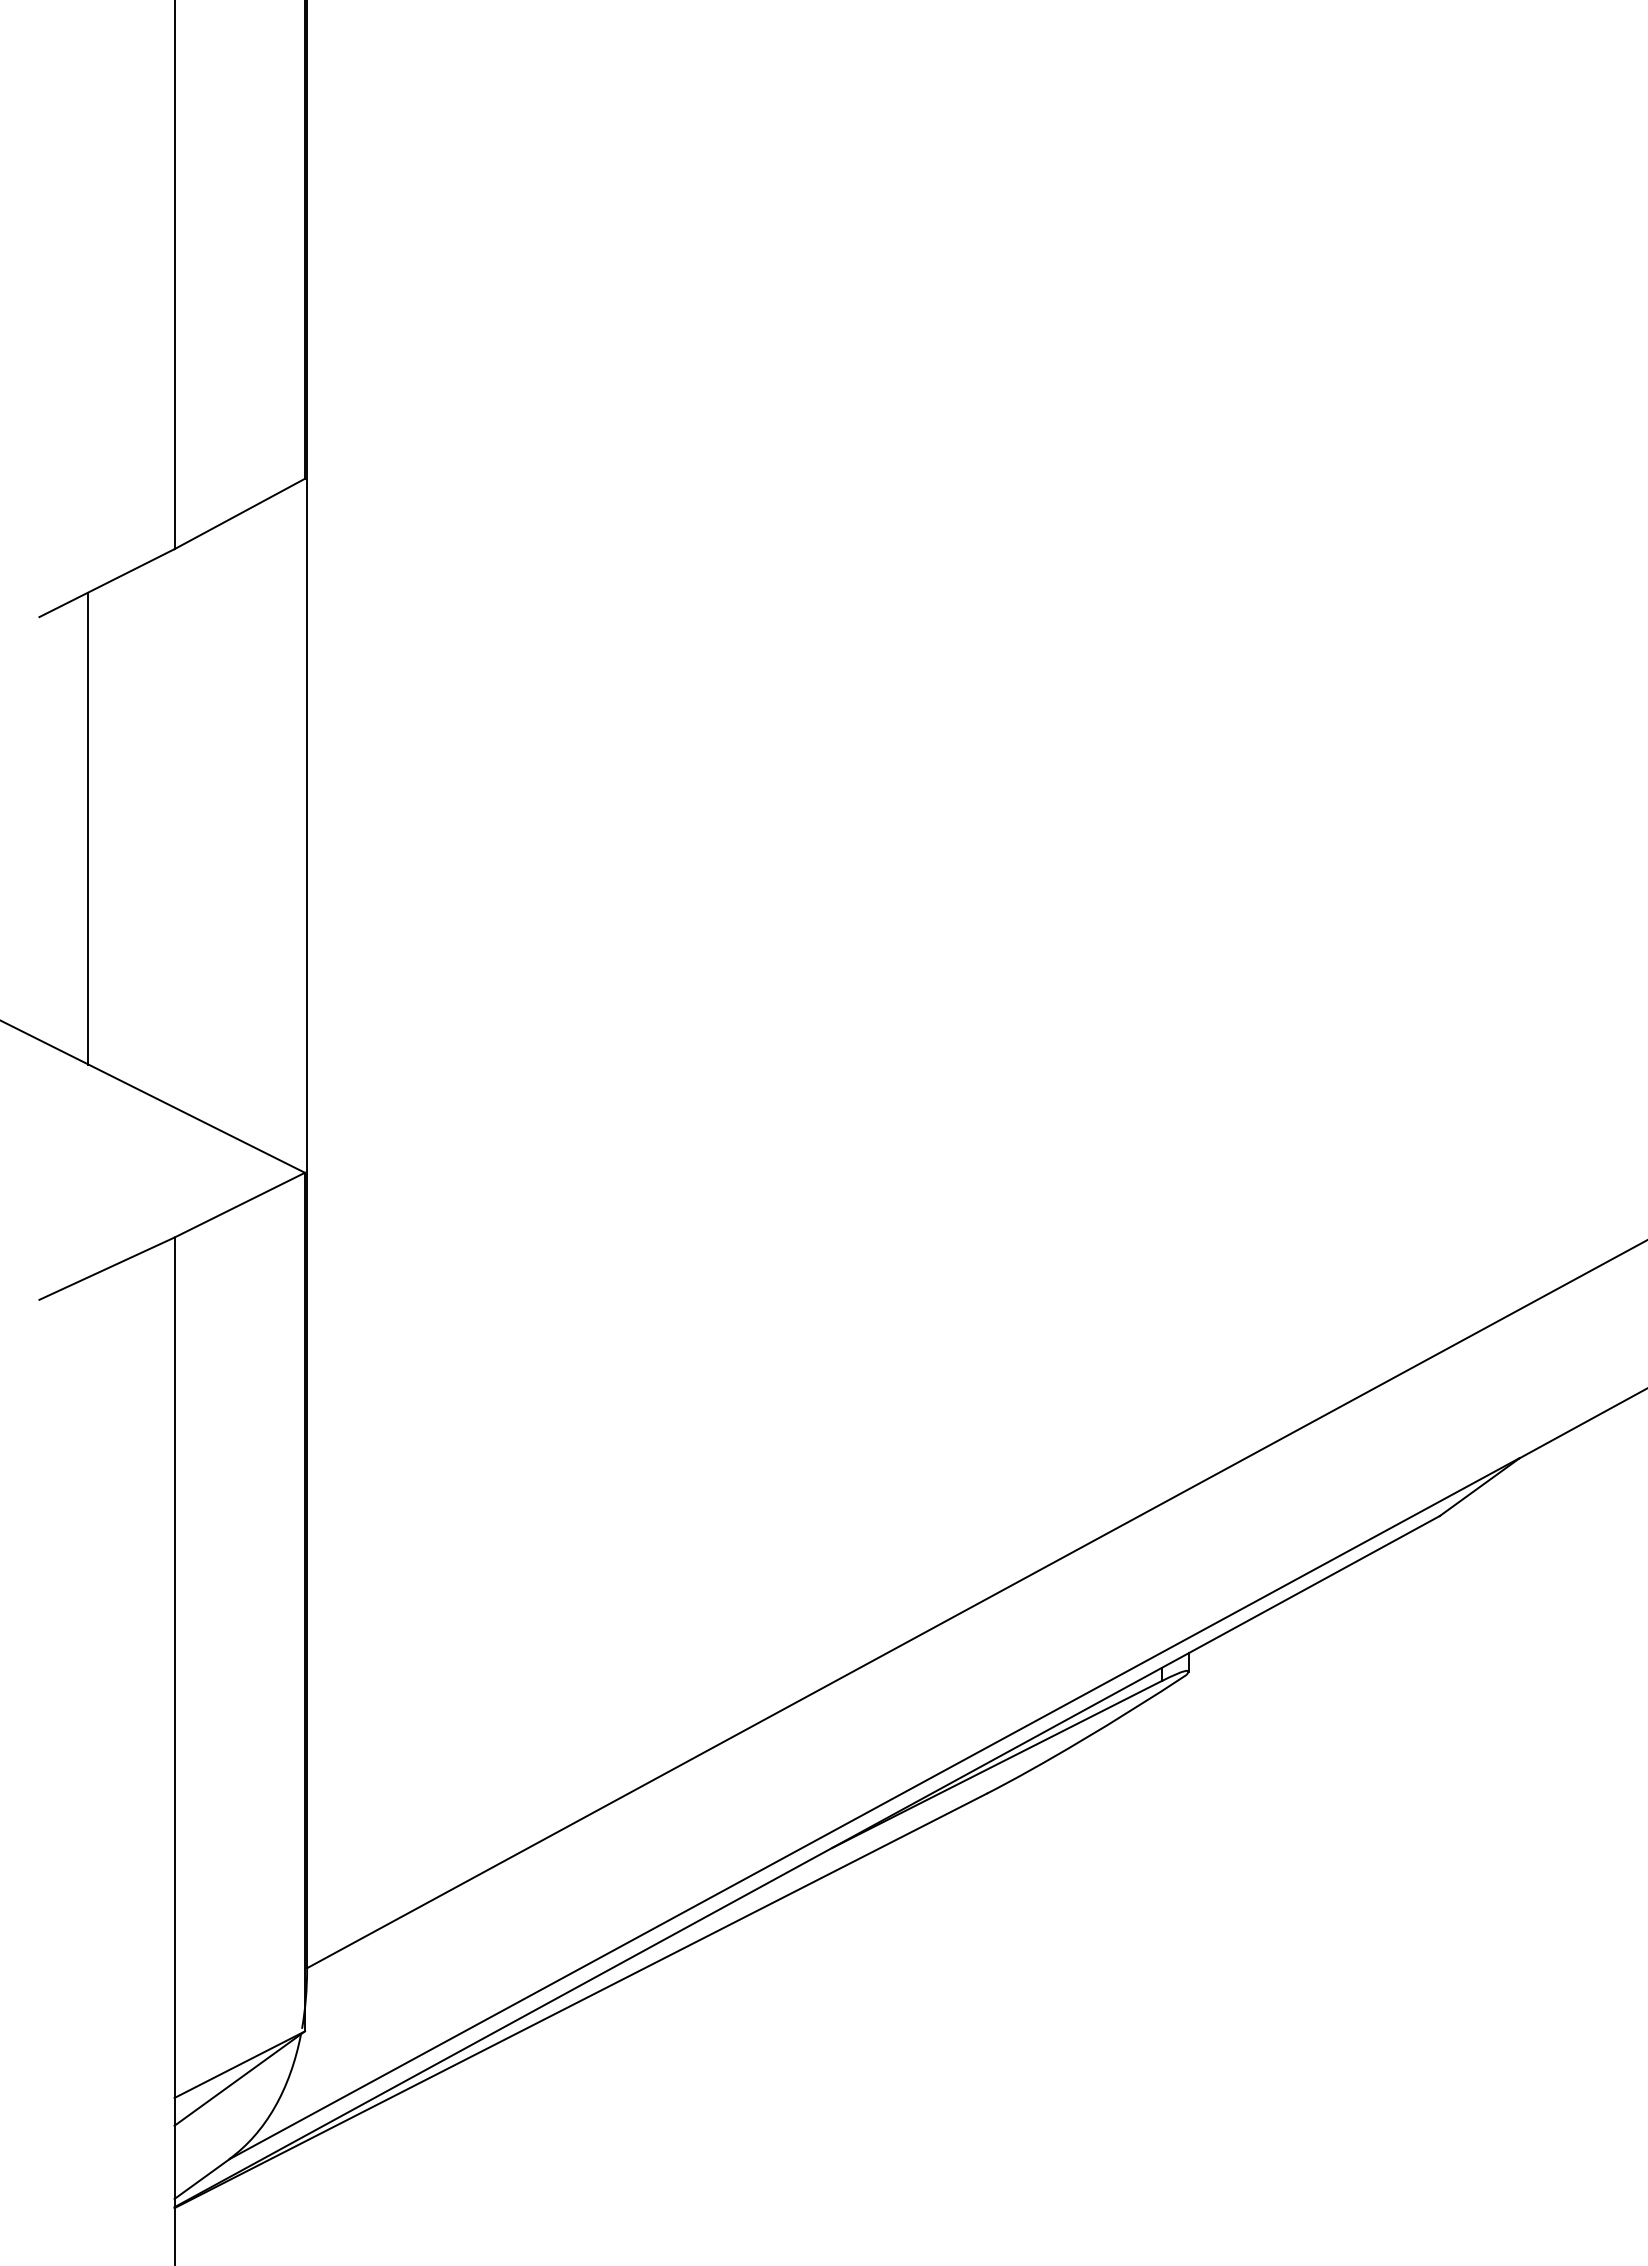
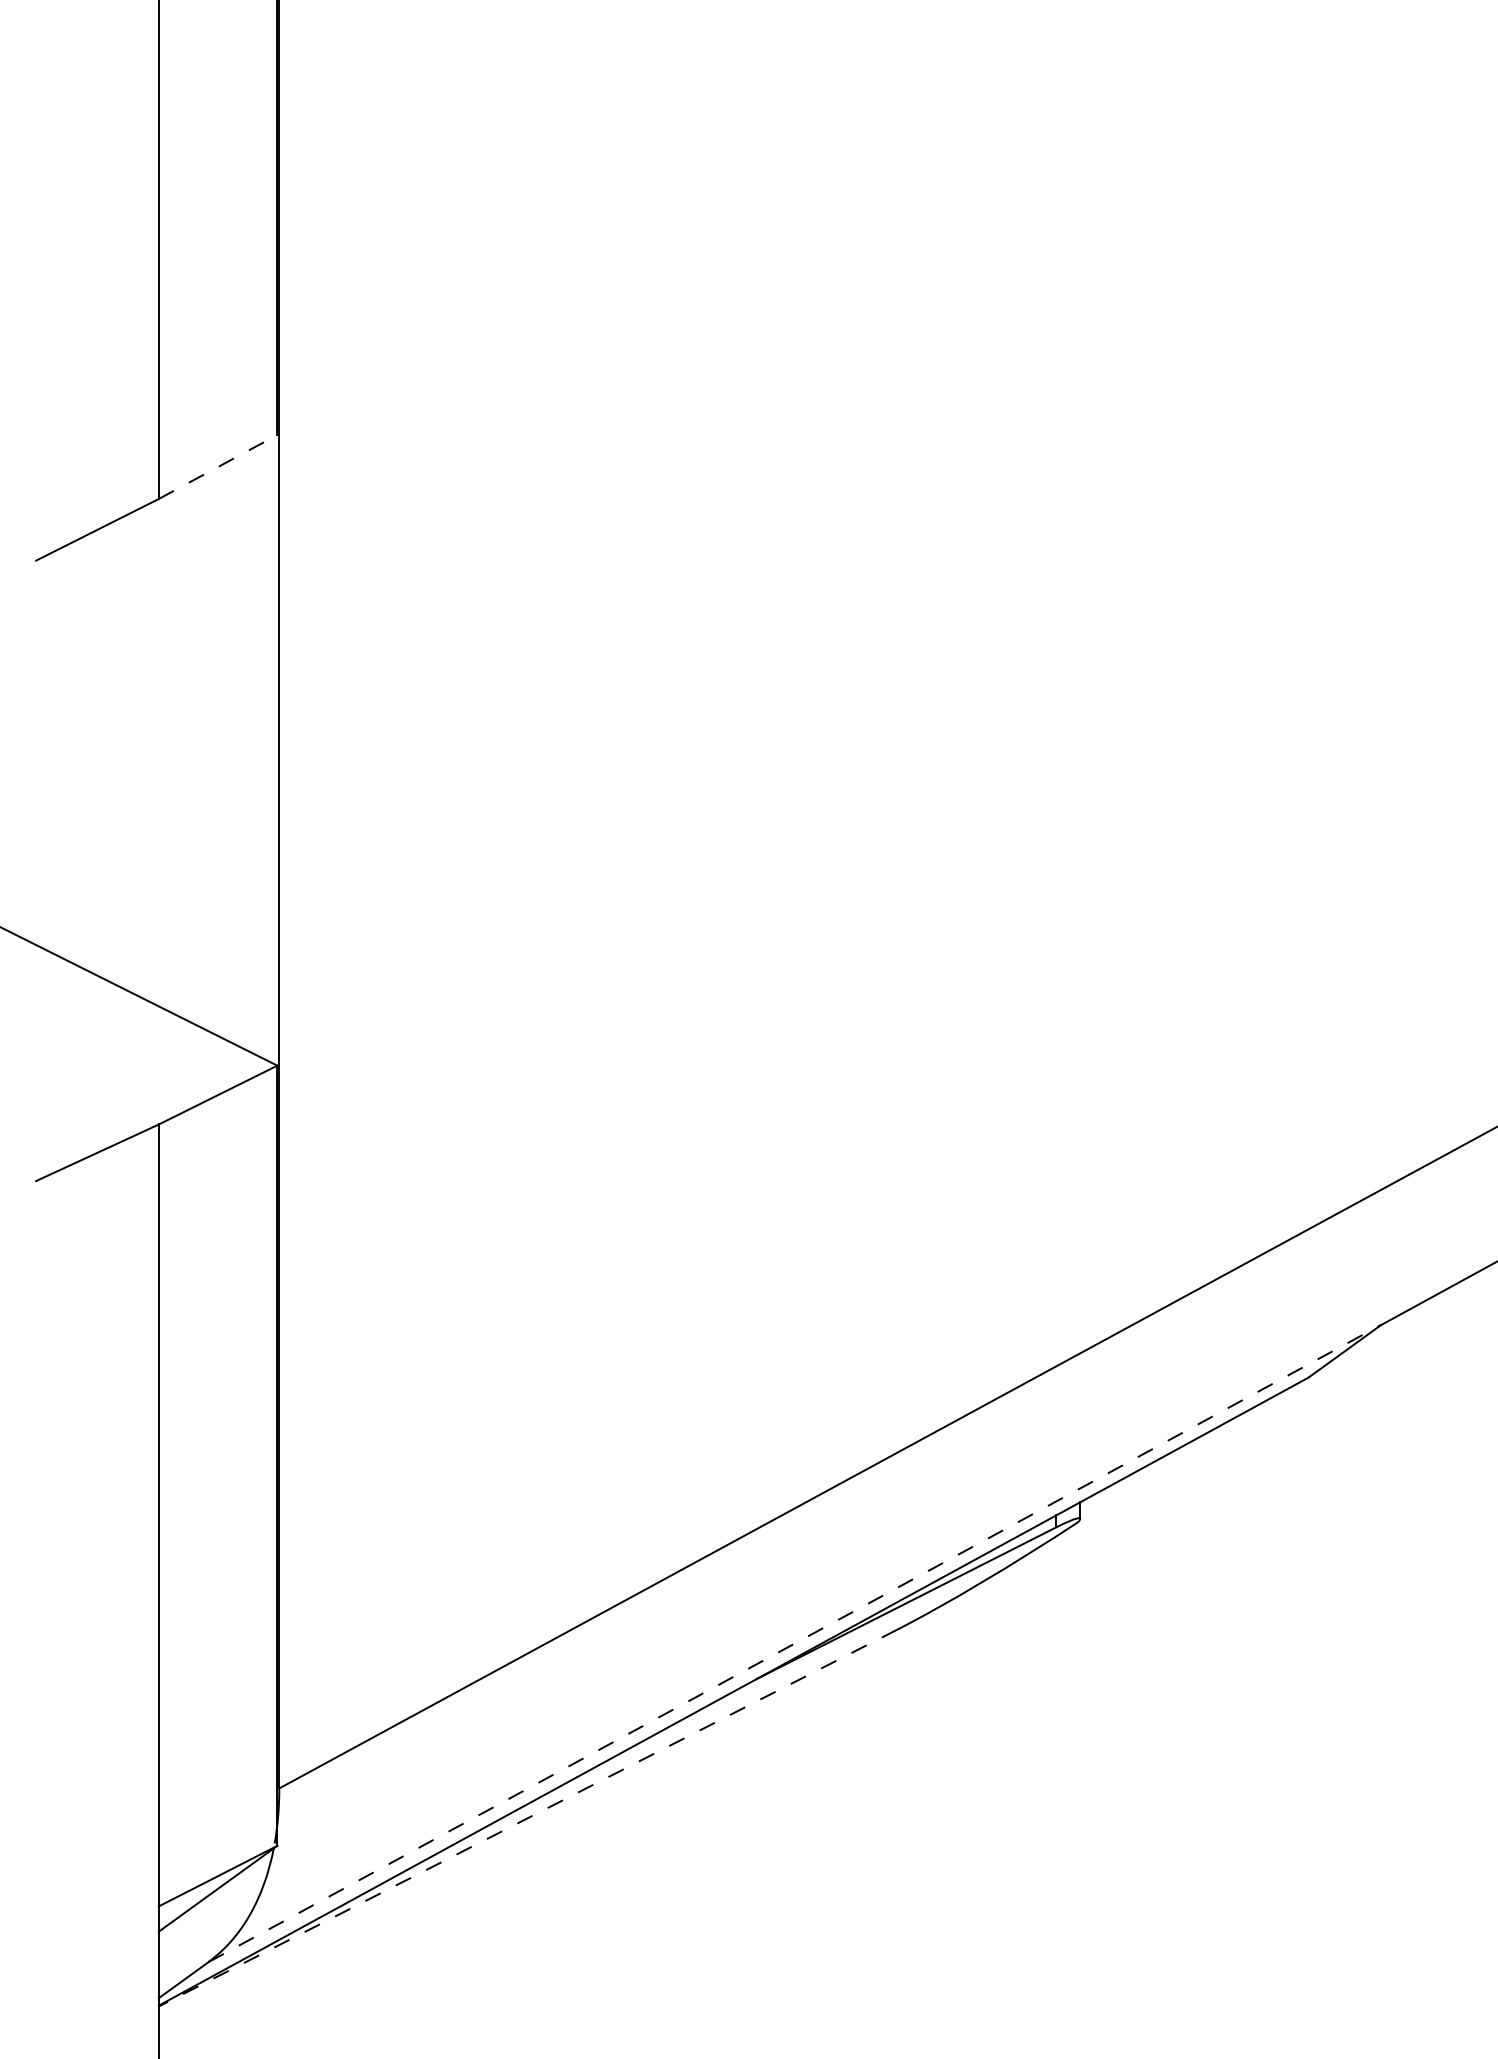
line: (240, 513) -> (218, 466), solid -> dashed
line: (88, 828) -> (80, 752), removed
line: (874, 1808) -> (794, 1643), solid -> dashed
line: (580, 2001) -> (527, 1818), solid -> dashed

